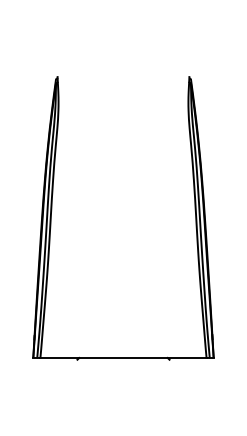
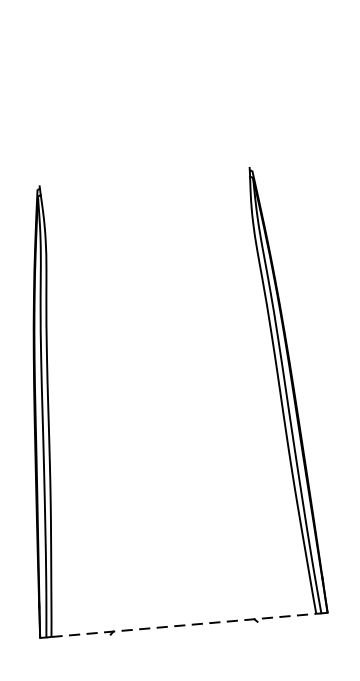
line: (123, 357) -> (183, 624), solid -> dashed

